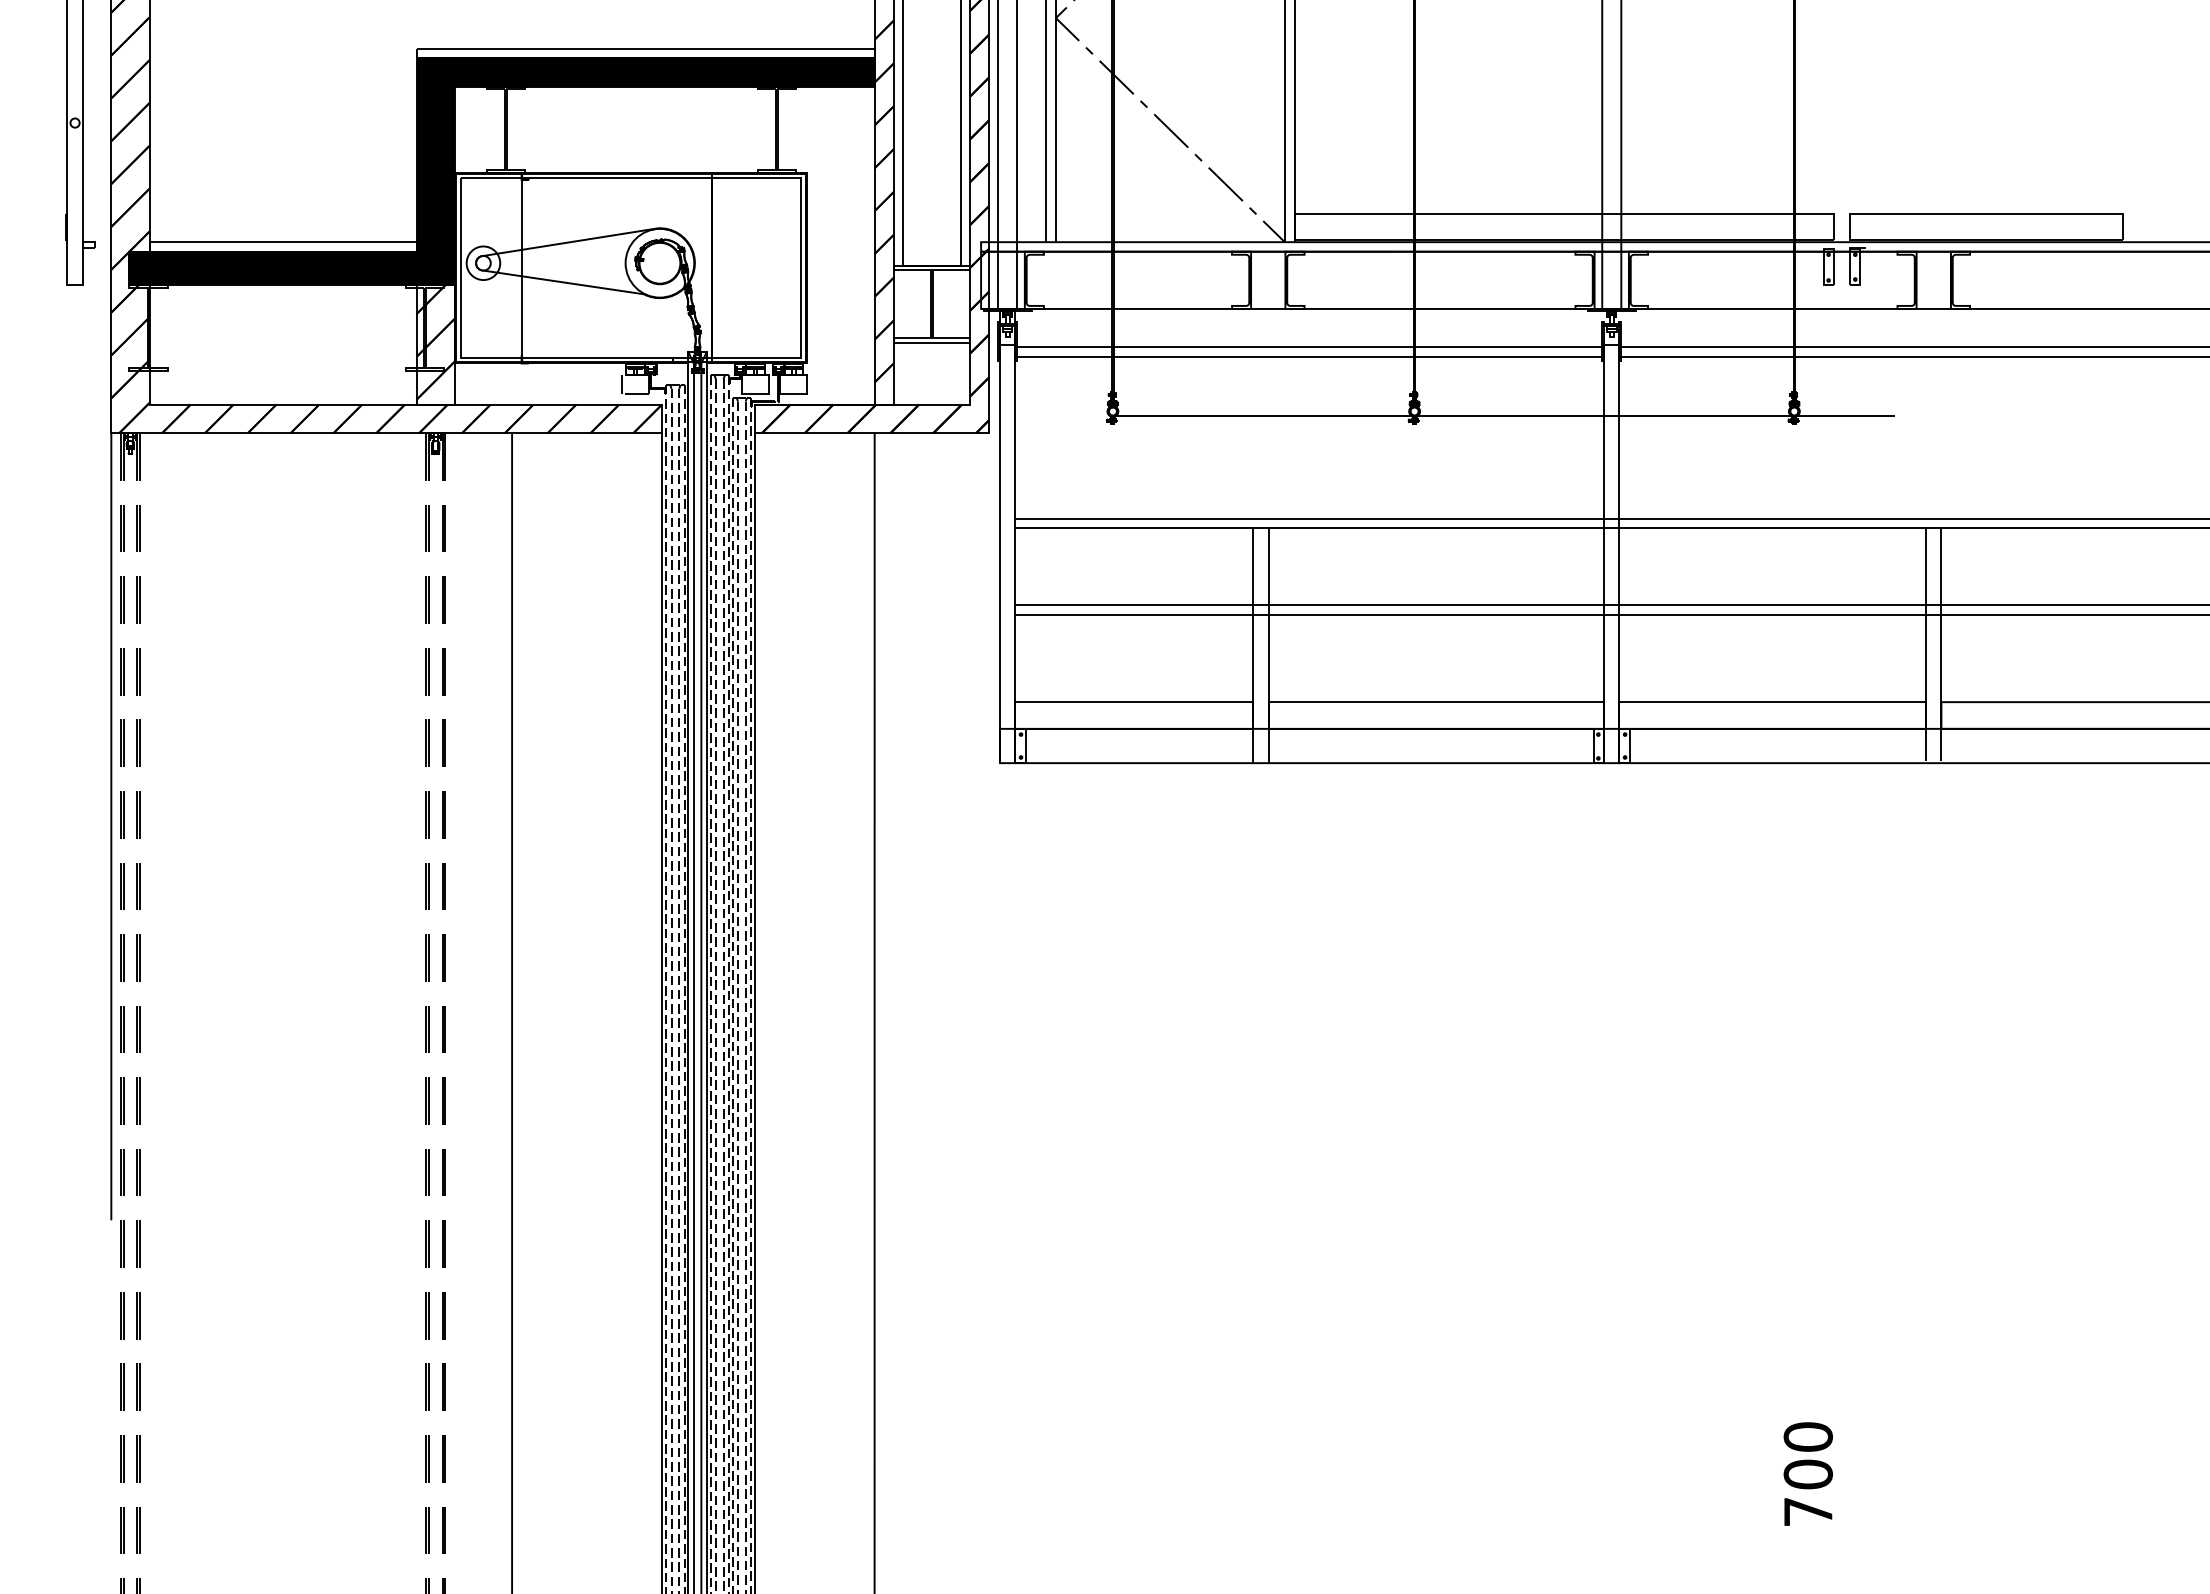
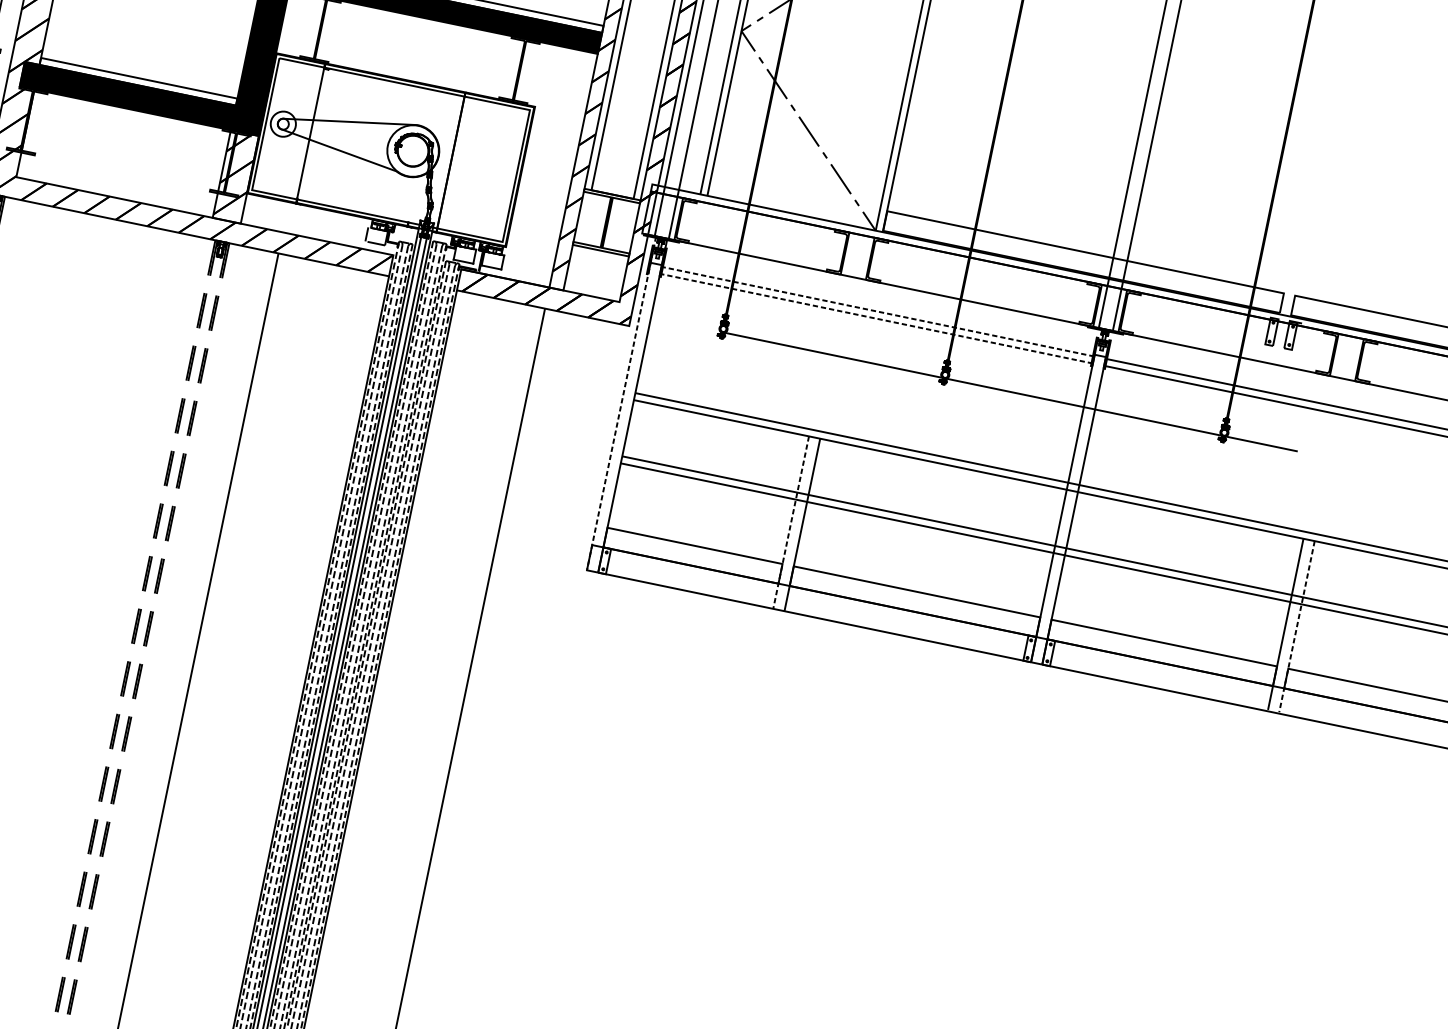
line: (1309, 347) -> (877, 311), solid -> dashed
line: (1309, 356) -> (876, 318), solid -> dashed
line: (1000, 536) -> (621, 403), solid -> dashed
line: (1941, 645) -> (1296, 627), solid -> dashed
line: (1253, 646) -> (791, 523), solid -> dashed

